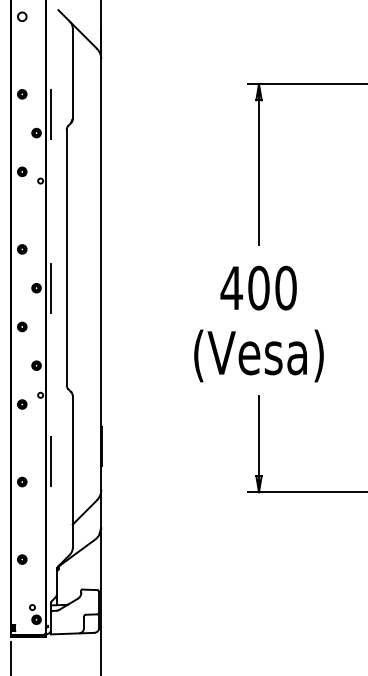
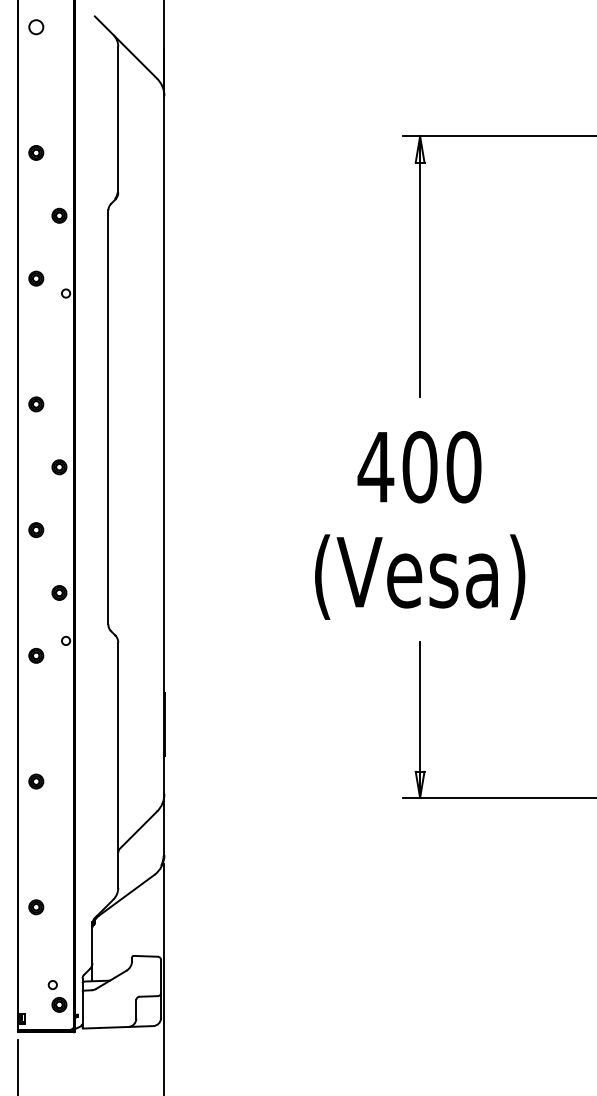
line: (50, 114) -> (82, 185), removed
line: (50, 287) -> (82, 466), removed
line: (50, 461) -> (82, 748), removed

